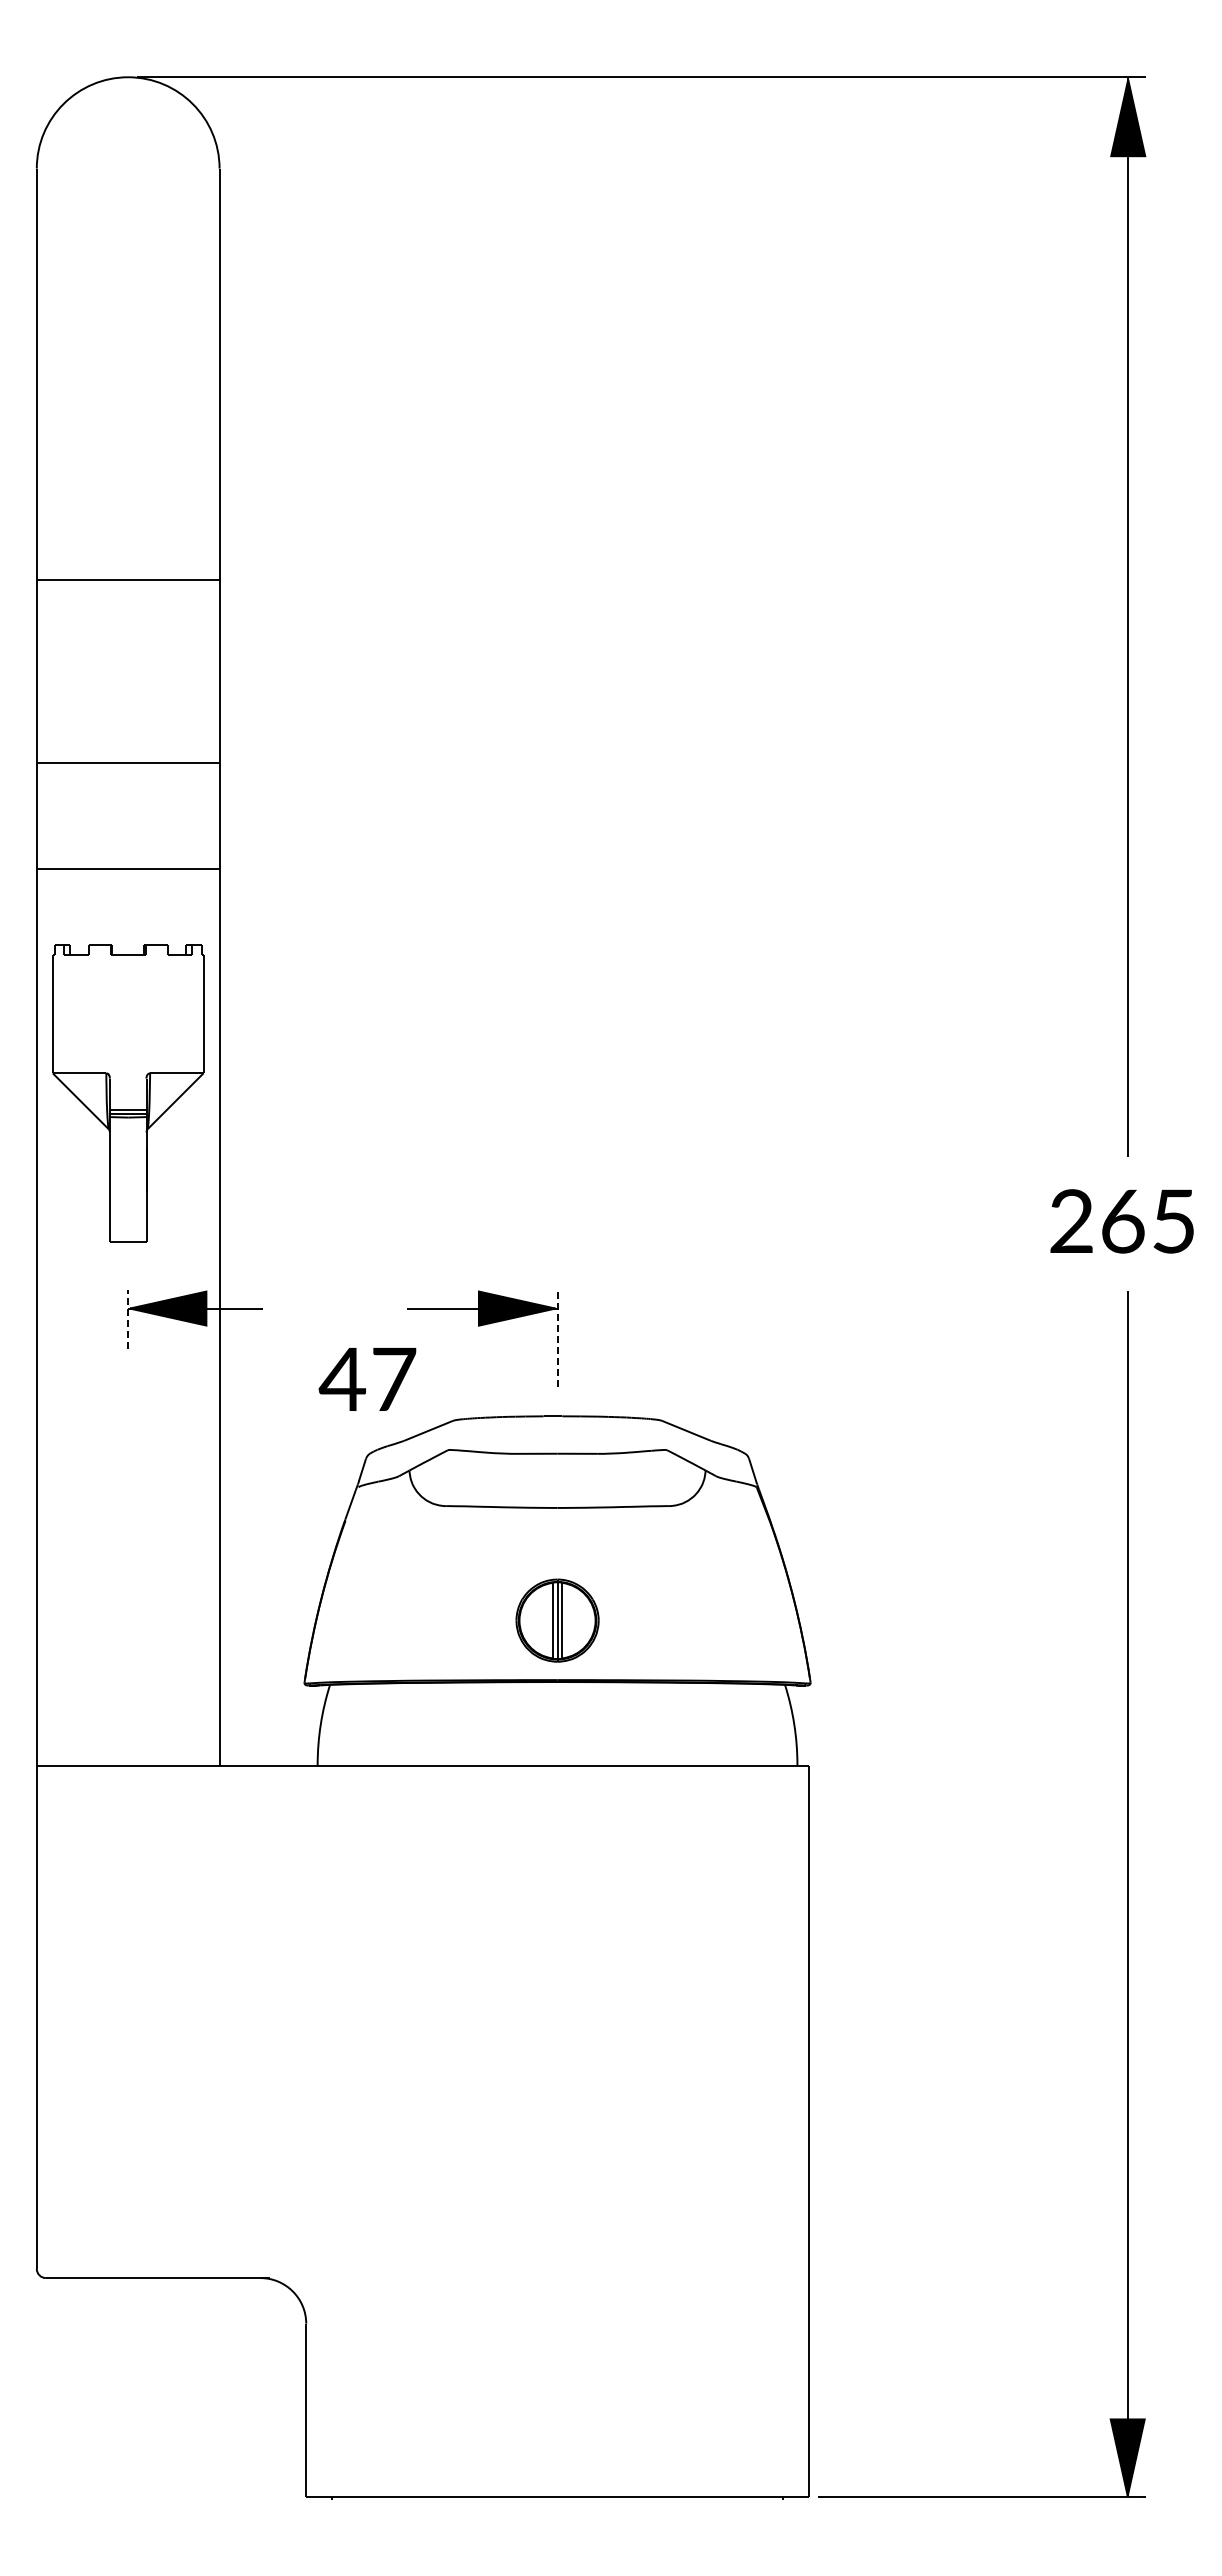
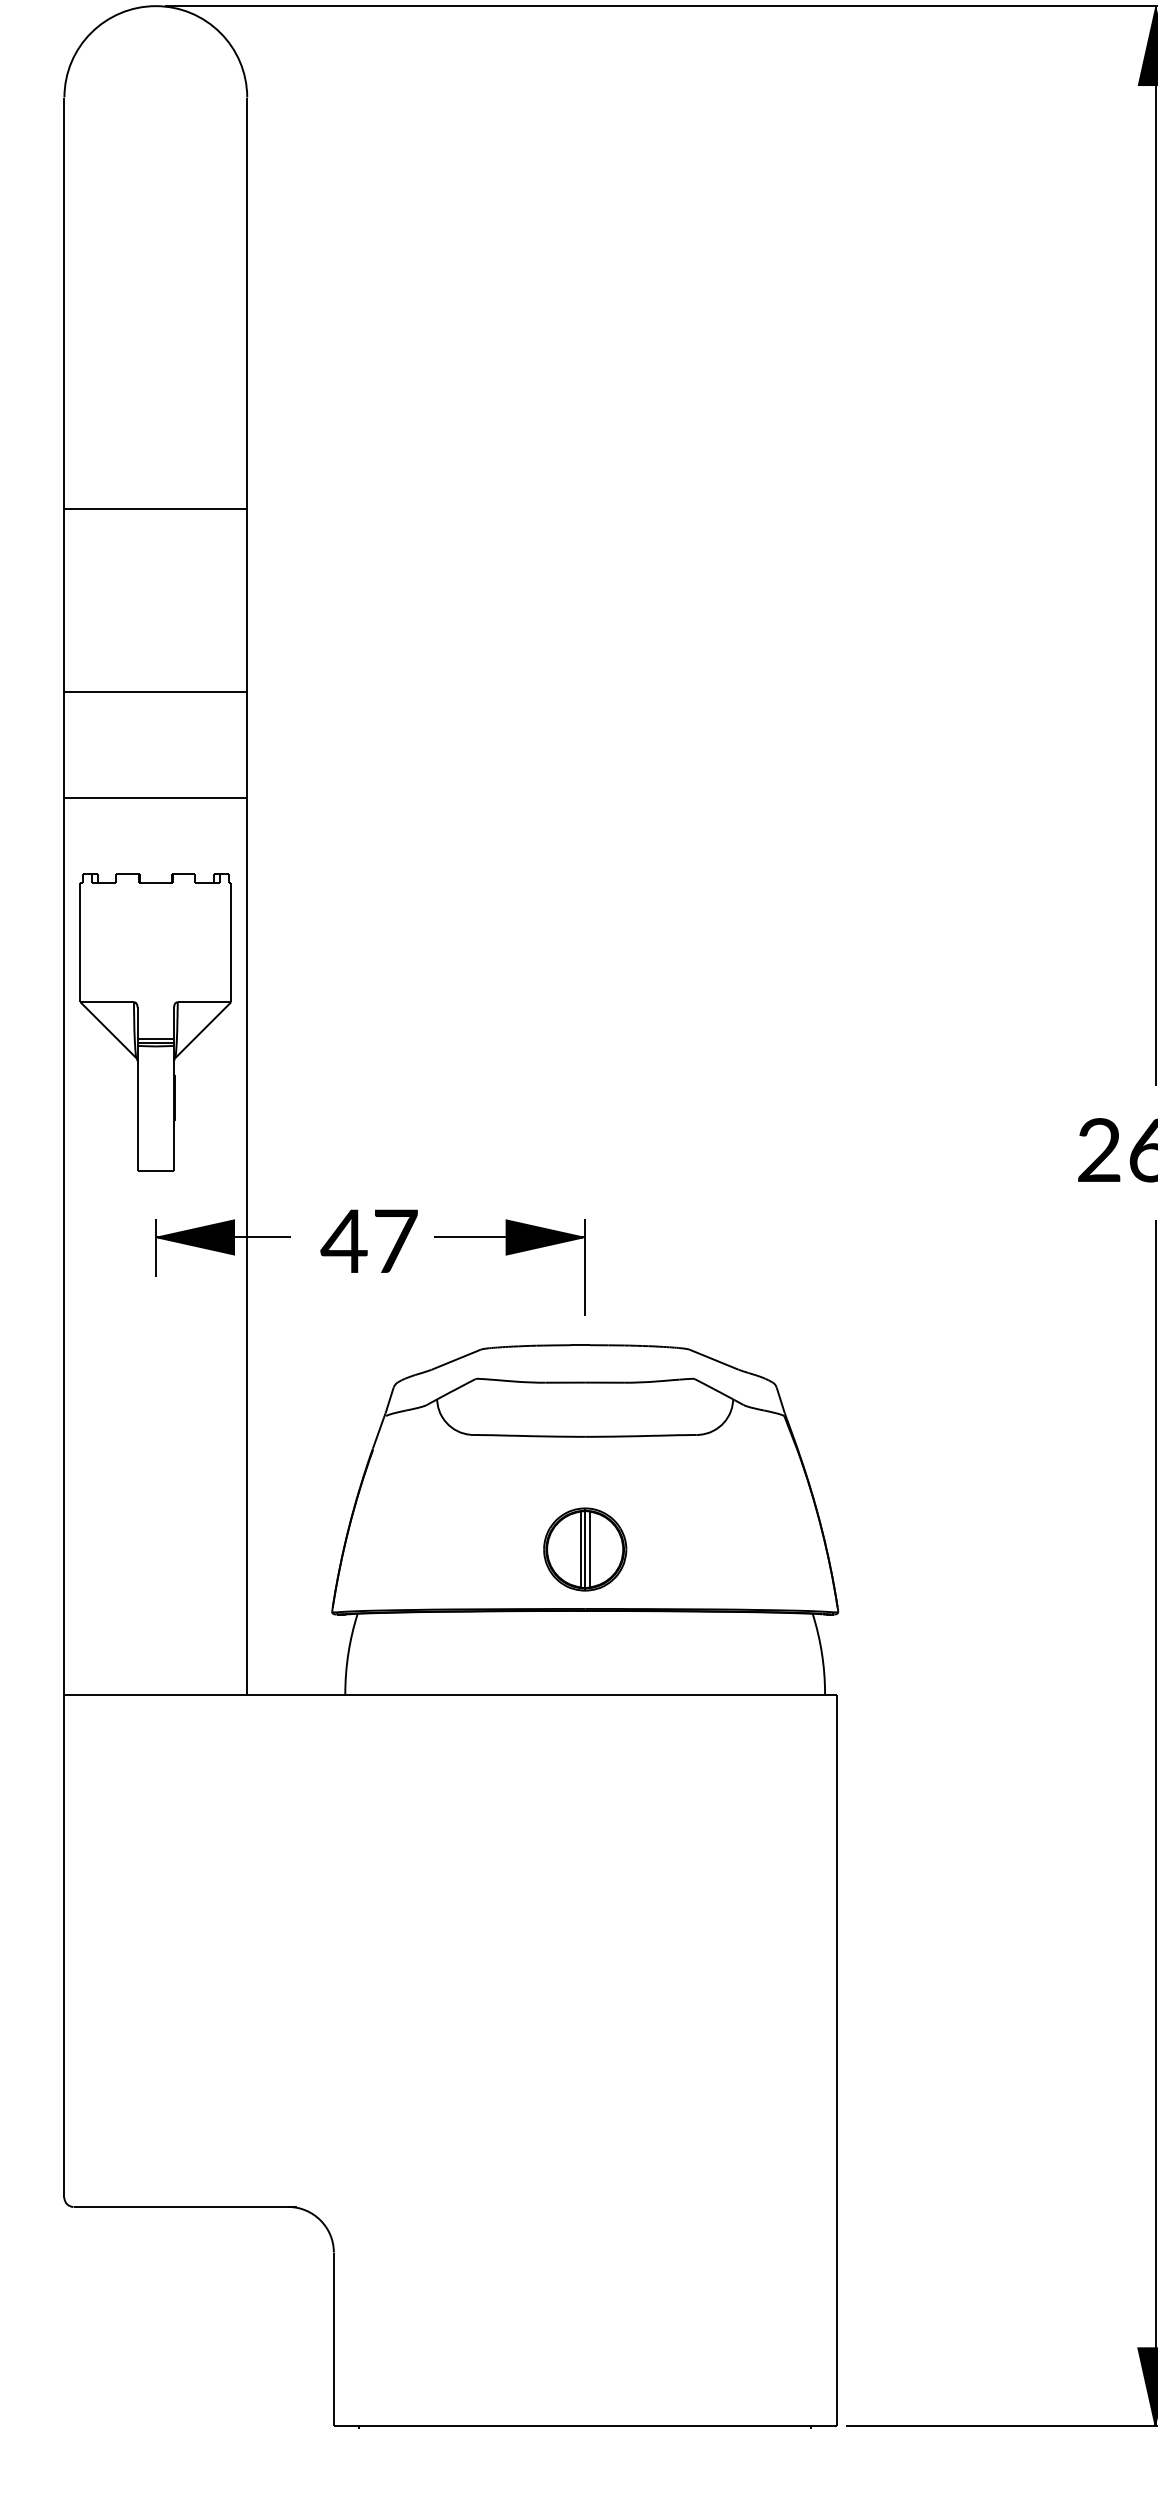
line: (128, 1318) -> (156, 1247), dashed -> solid
line: (557, 1338) -> (585, 1267), dashed -> solid
text: (367, 1379) -> (369, 1241), moved

